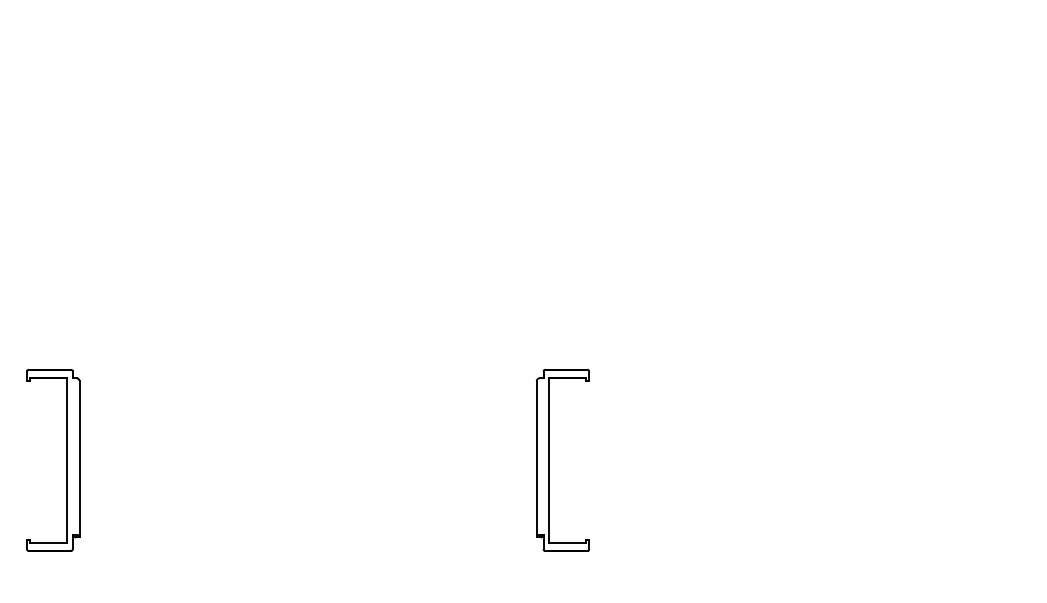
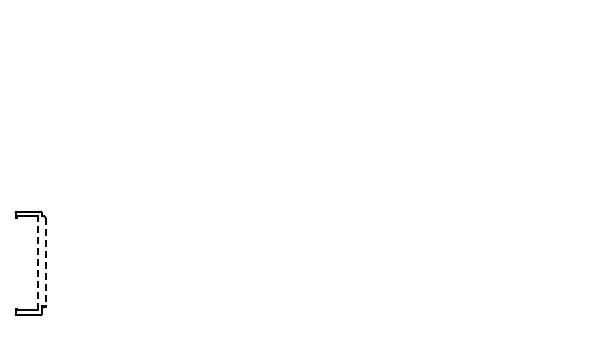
line: (79, 457) -> (45, 261), solid -> dashed
part: (549, 458) -> (314, 262), removed
line: (67, 460) -> (38, 263), solid -> dashed

